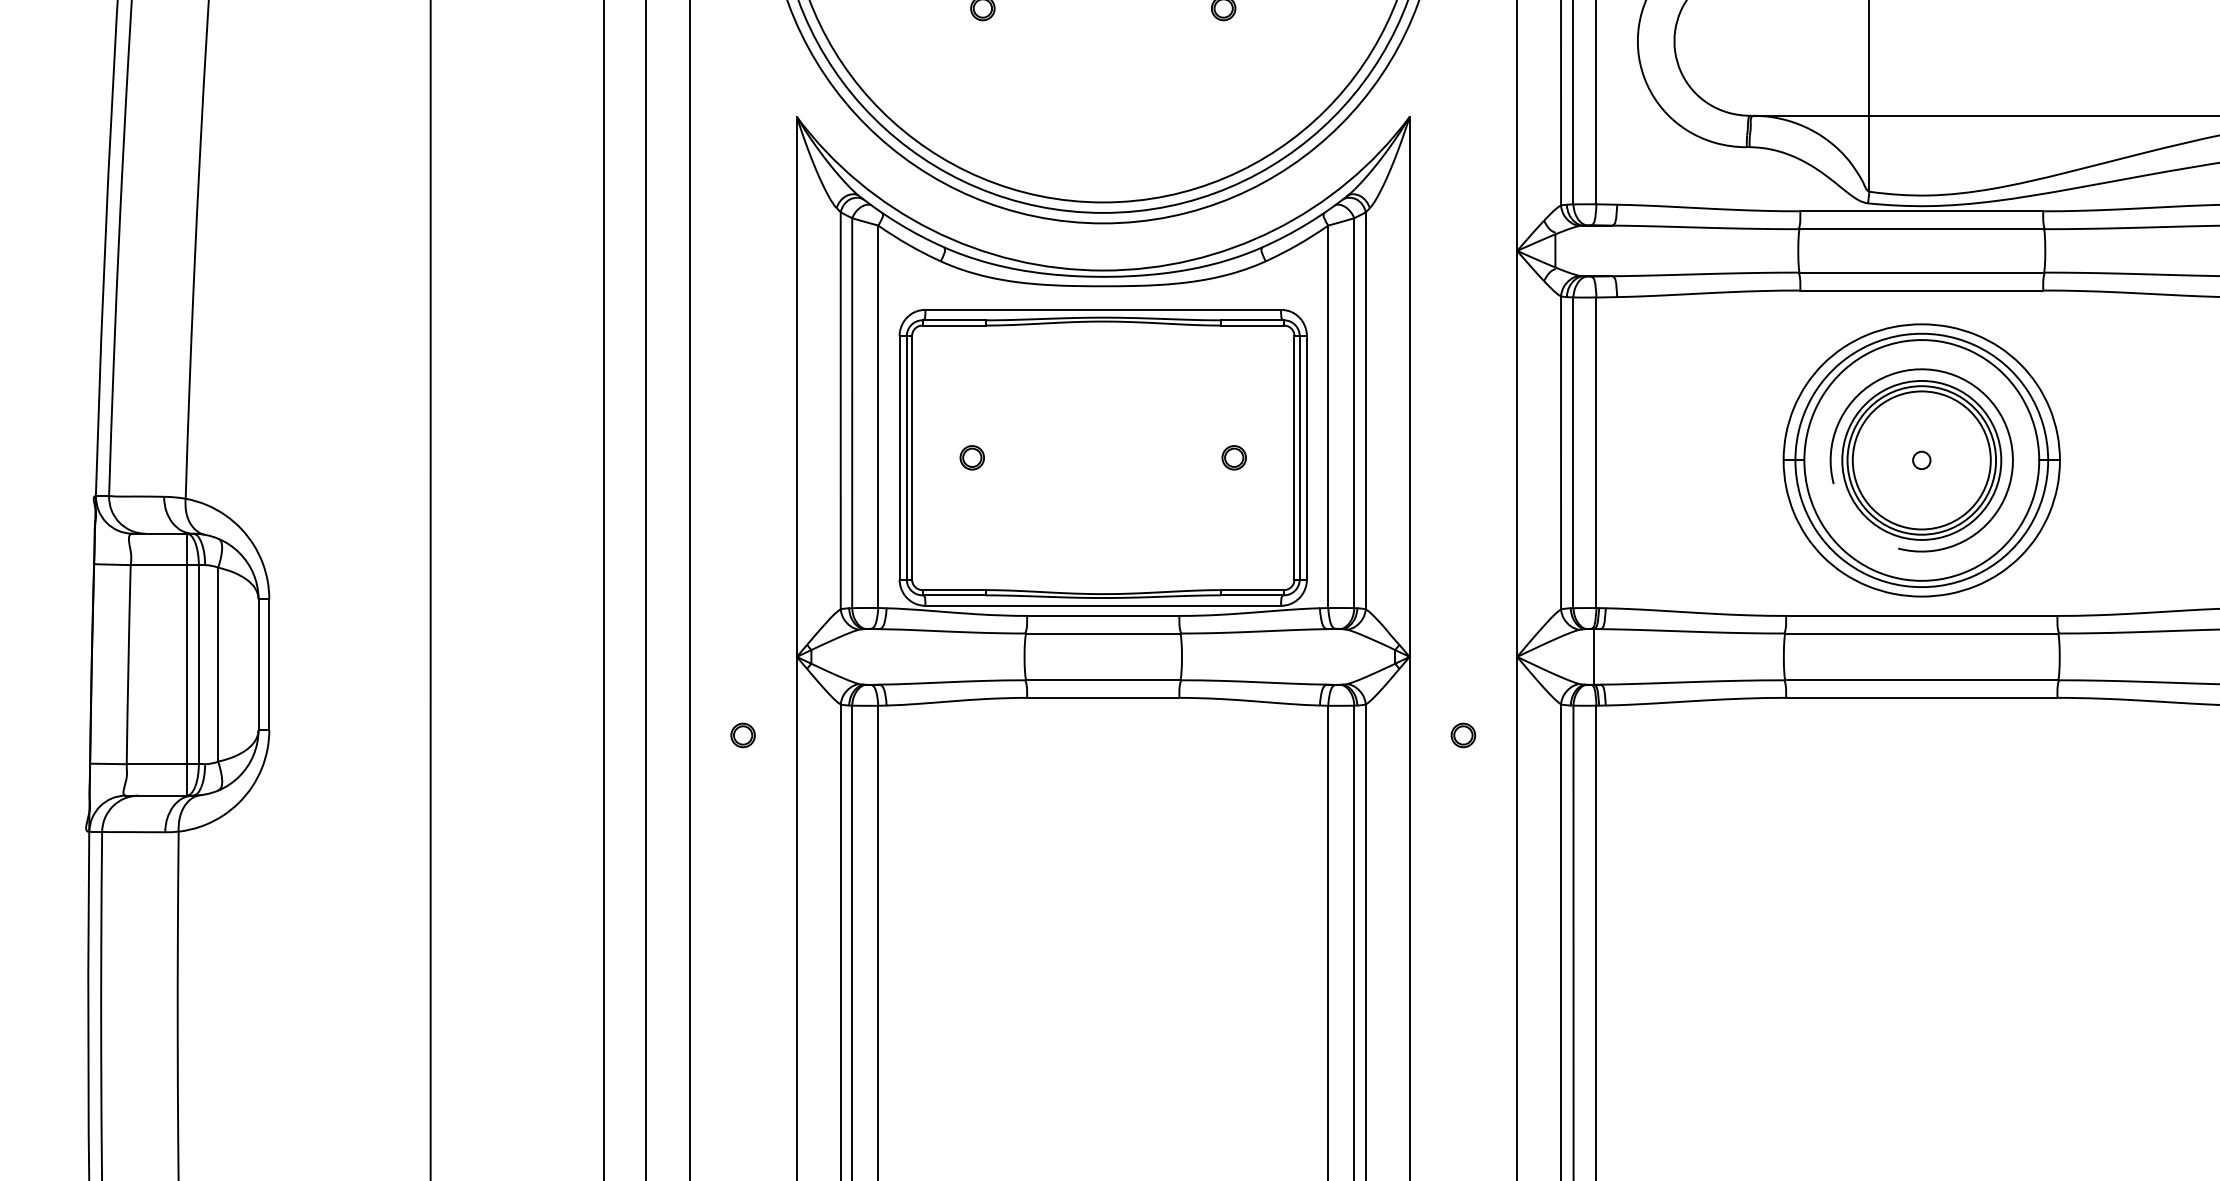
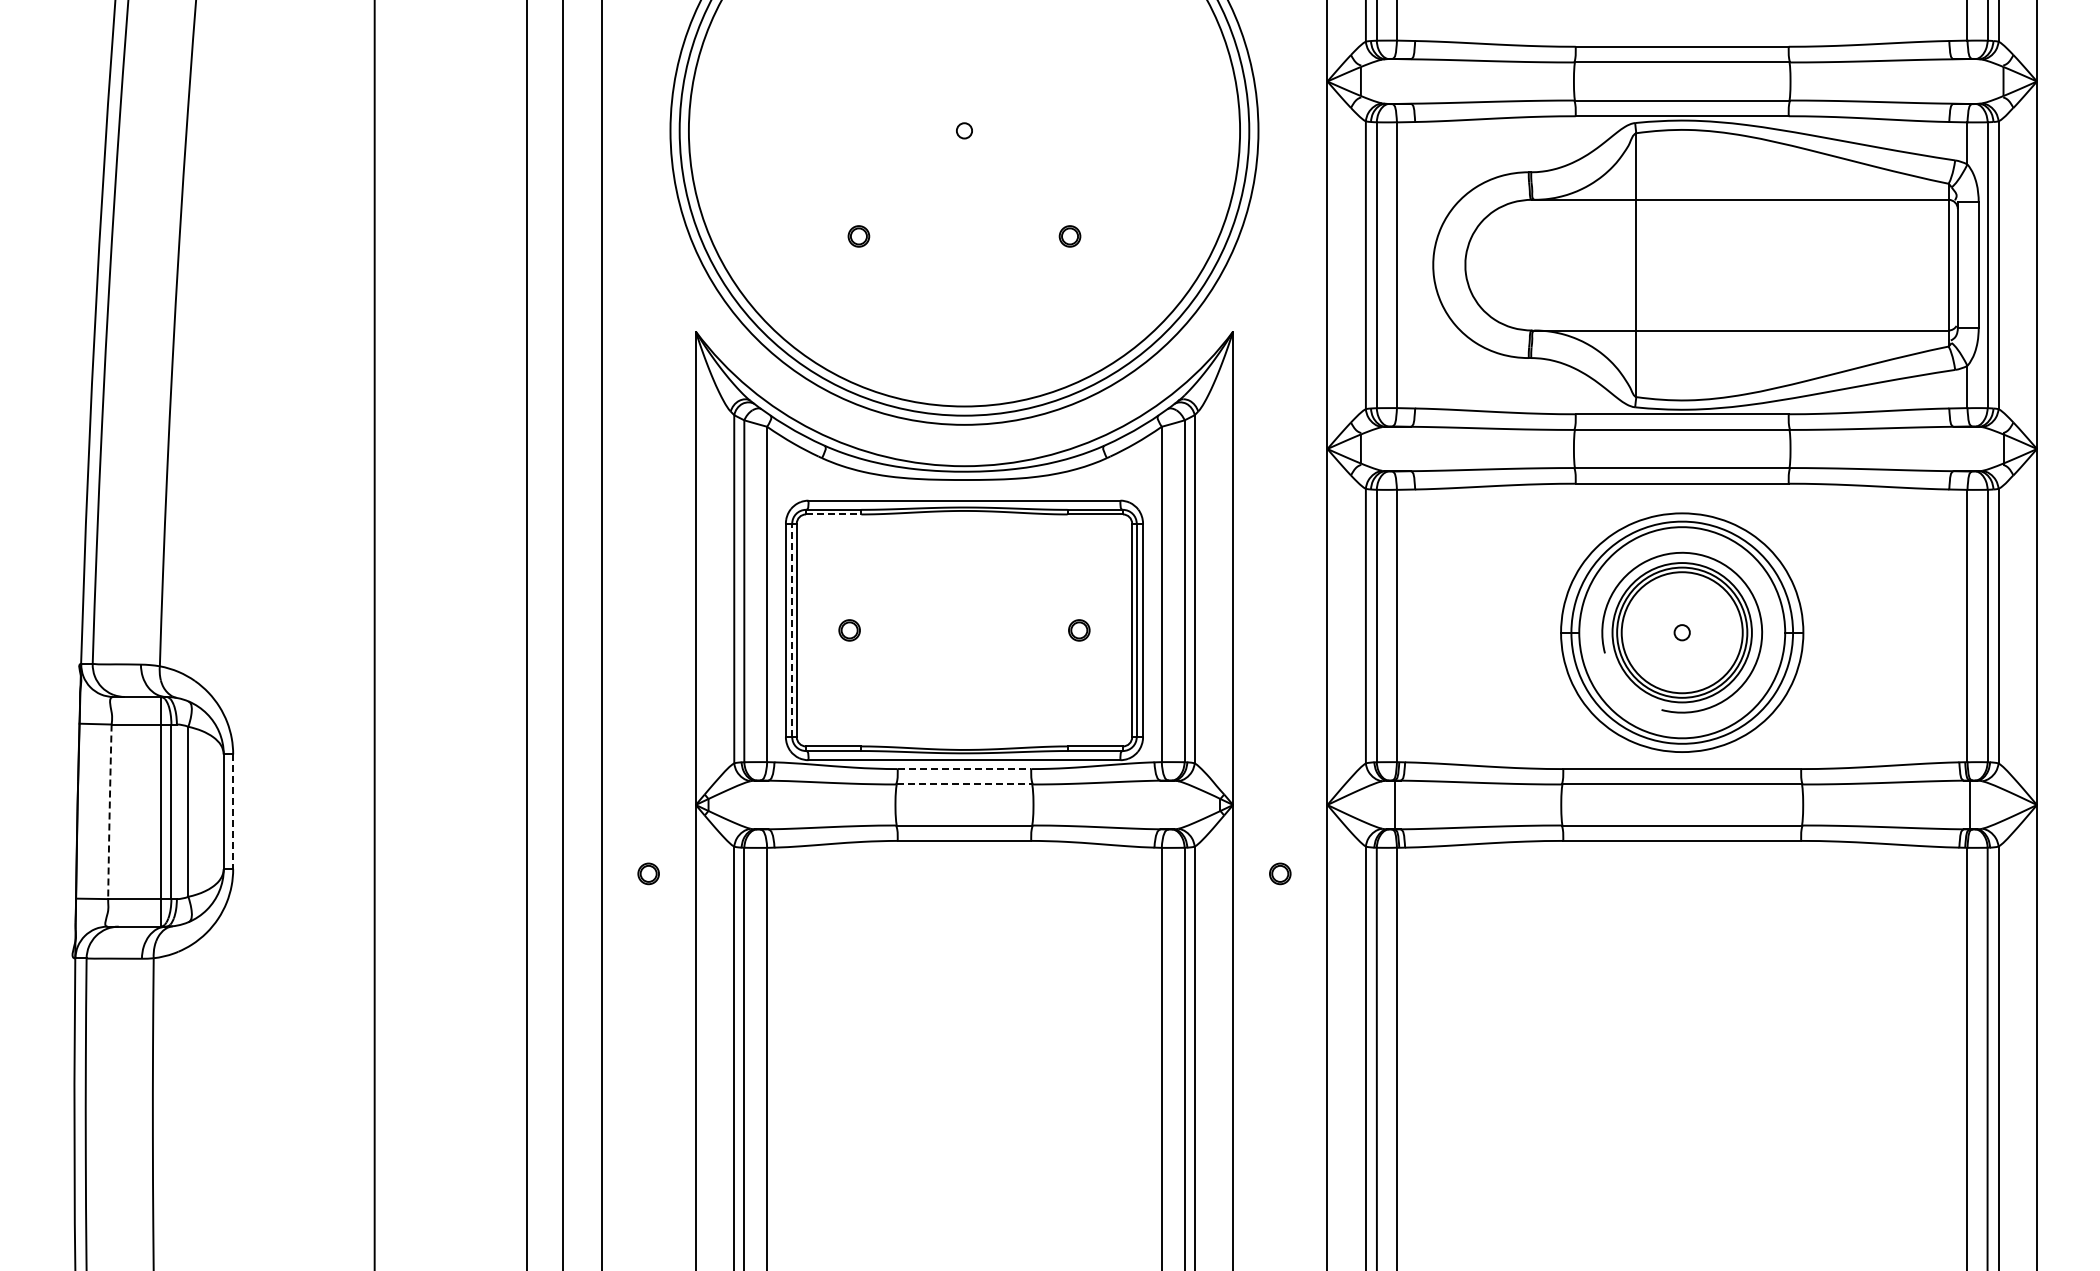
line: (953, 325) -> (833, 514), solid -> dashed
line: (907, 457) -> (792, 630), solid -> dashed
line: (1103, 616) -> (964, 769), solid -> dashed
line: (1103, 633) -> (964, 784), solid -> dashed
arc: (128, 664) -> (109, 811), solid -> dashed
line: (269, 665) -> (233, 812), solid -> dashed

